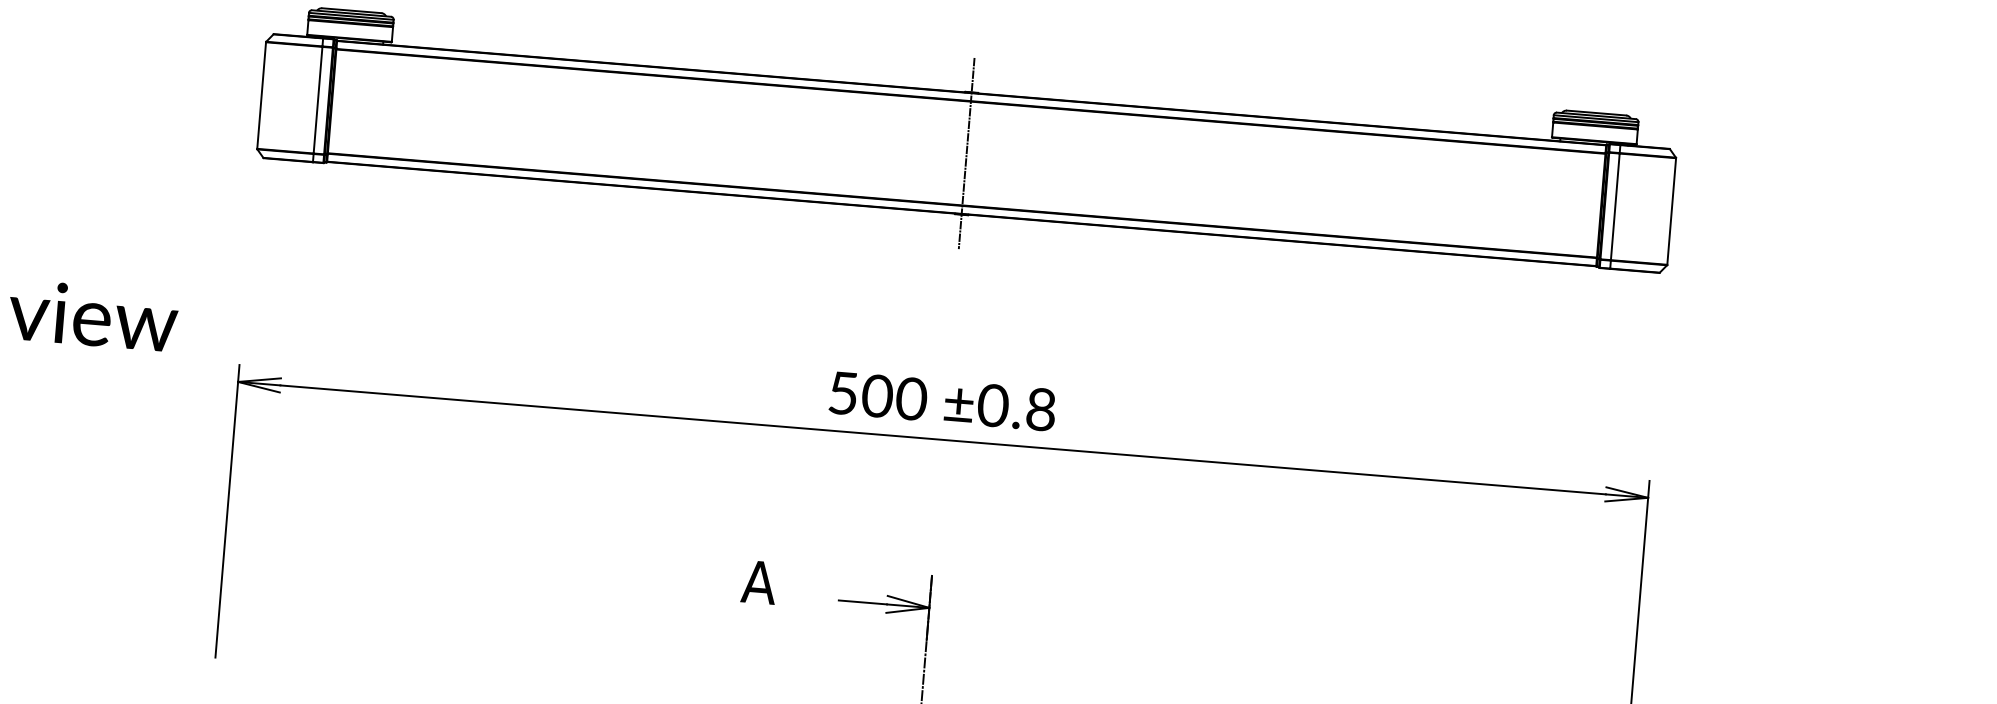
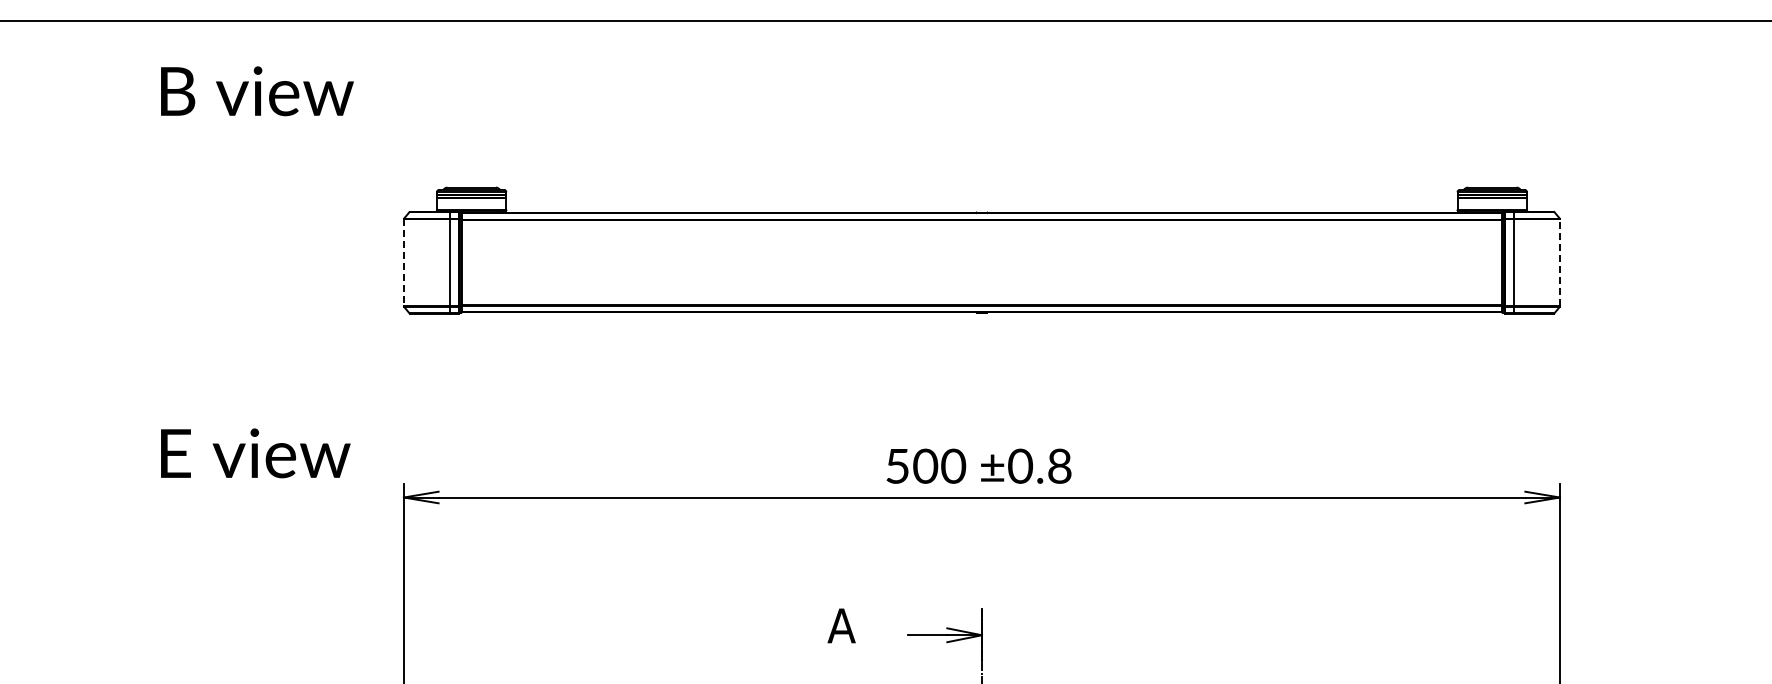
line: (261, 95) -> (403, 262), solid -> dashed
line: (966, 153) -> (981, 262), removed
line: (1672, 211) -> (1560, 262), solid -> dashed

